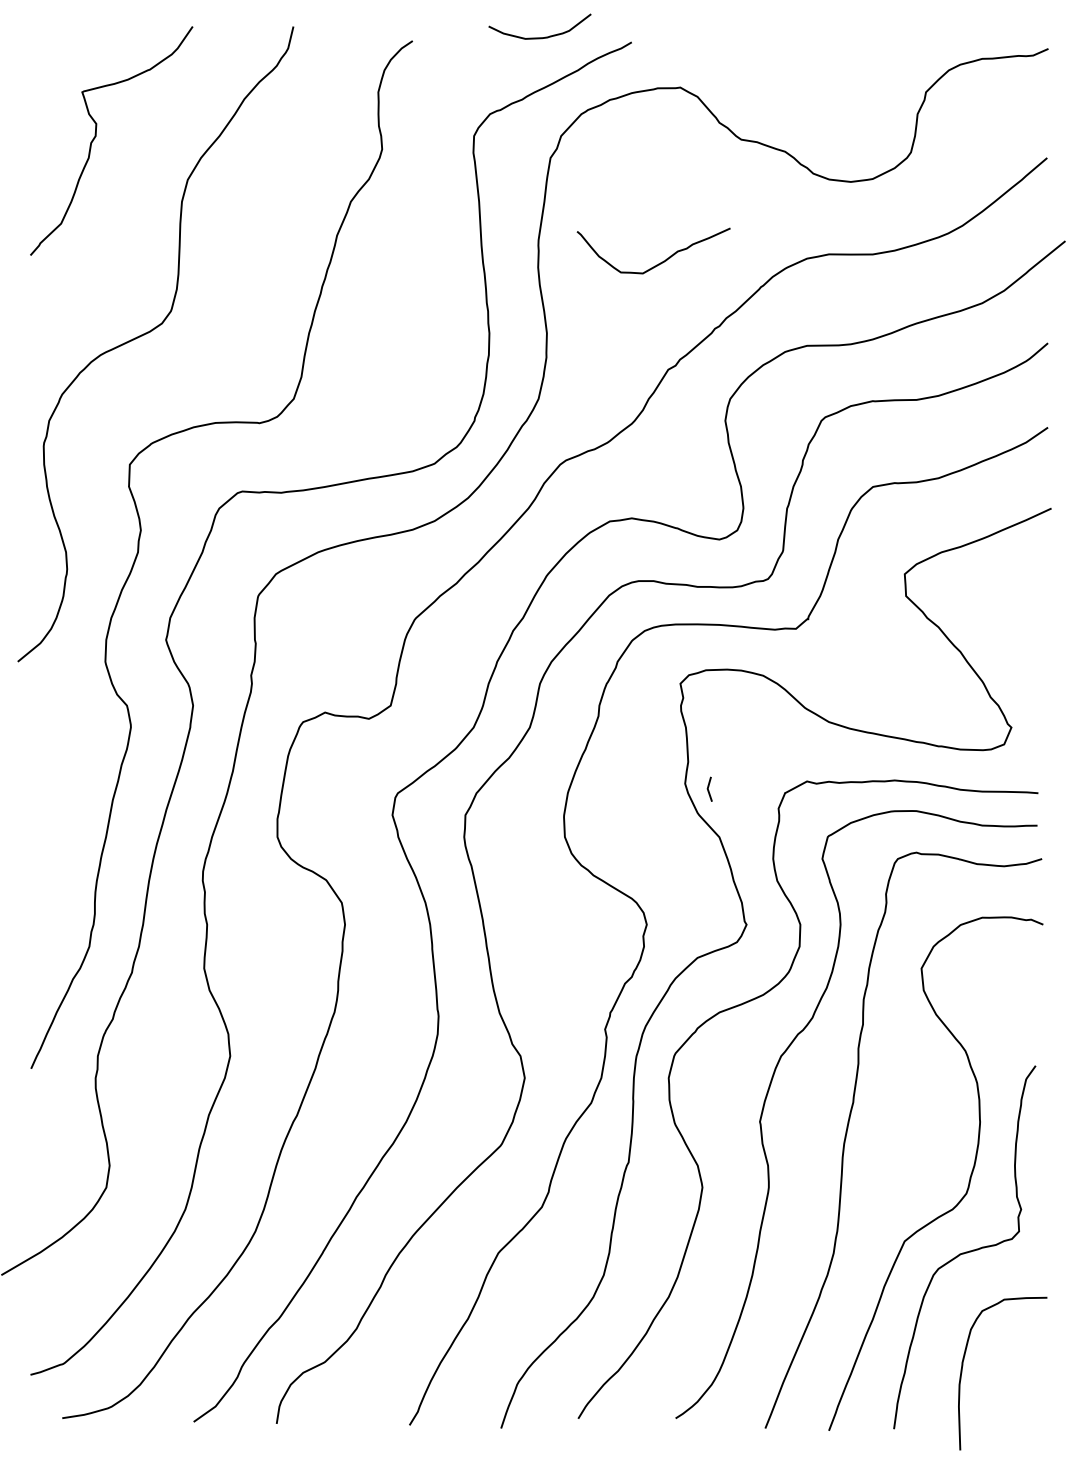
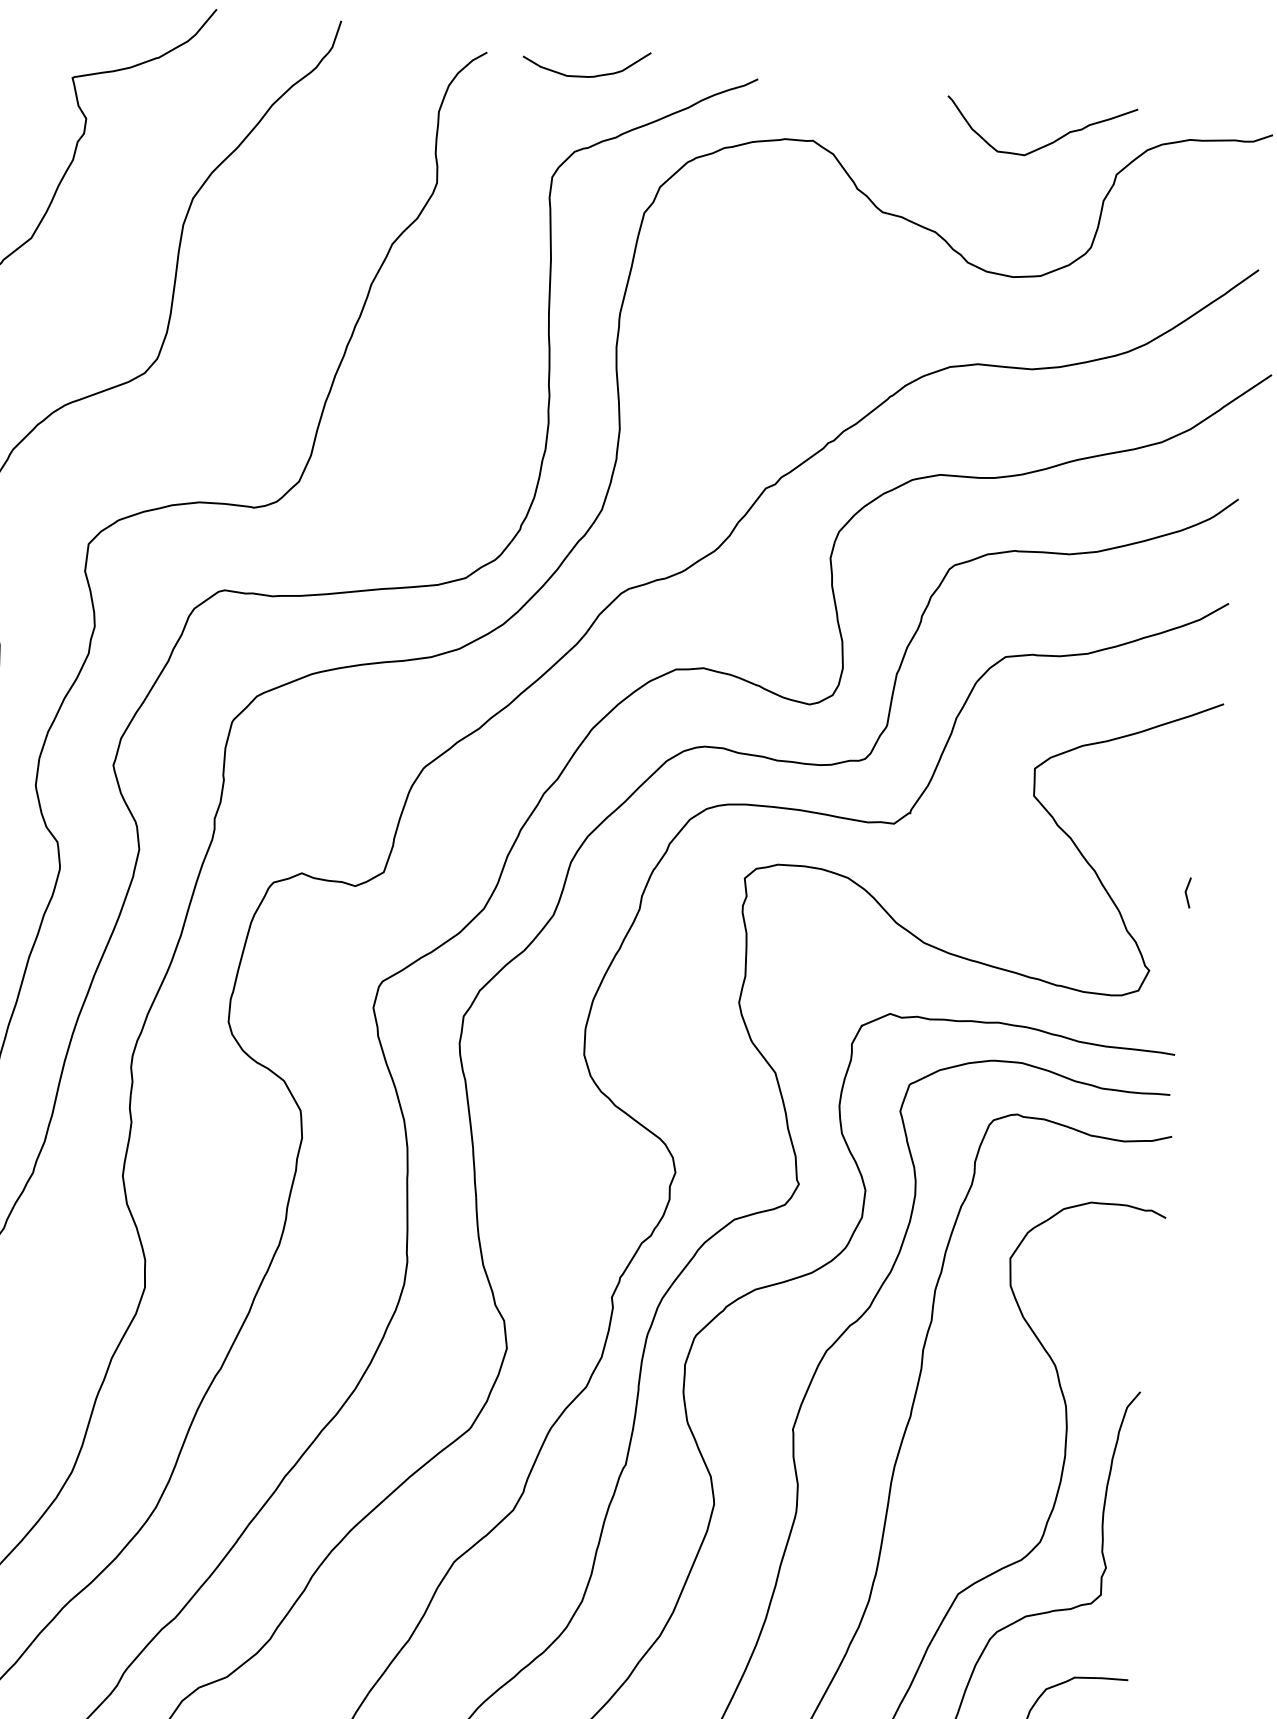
curve: (539, 37) -> (584, 75), moved
curve: (660, 262) -> (1047, 143), moved
line: (708, 788) -> (1186, 891), moved

